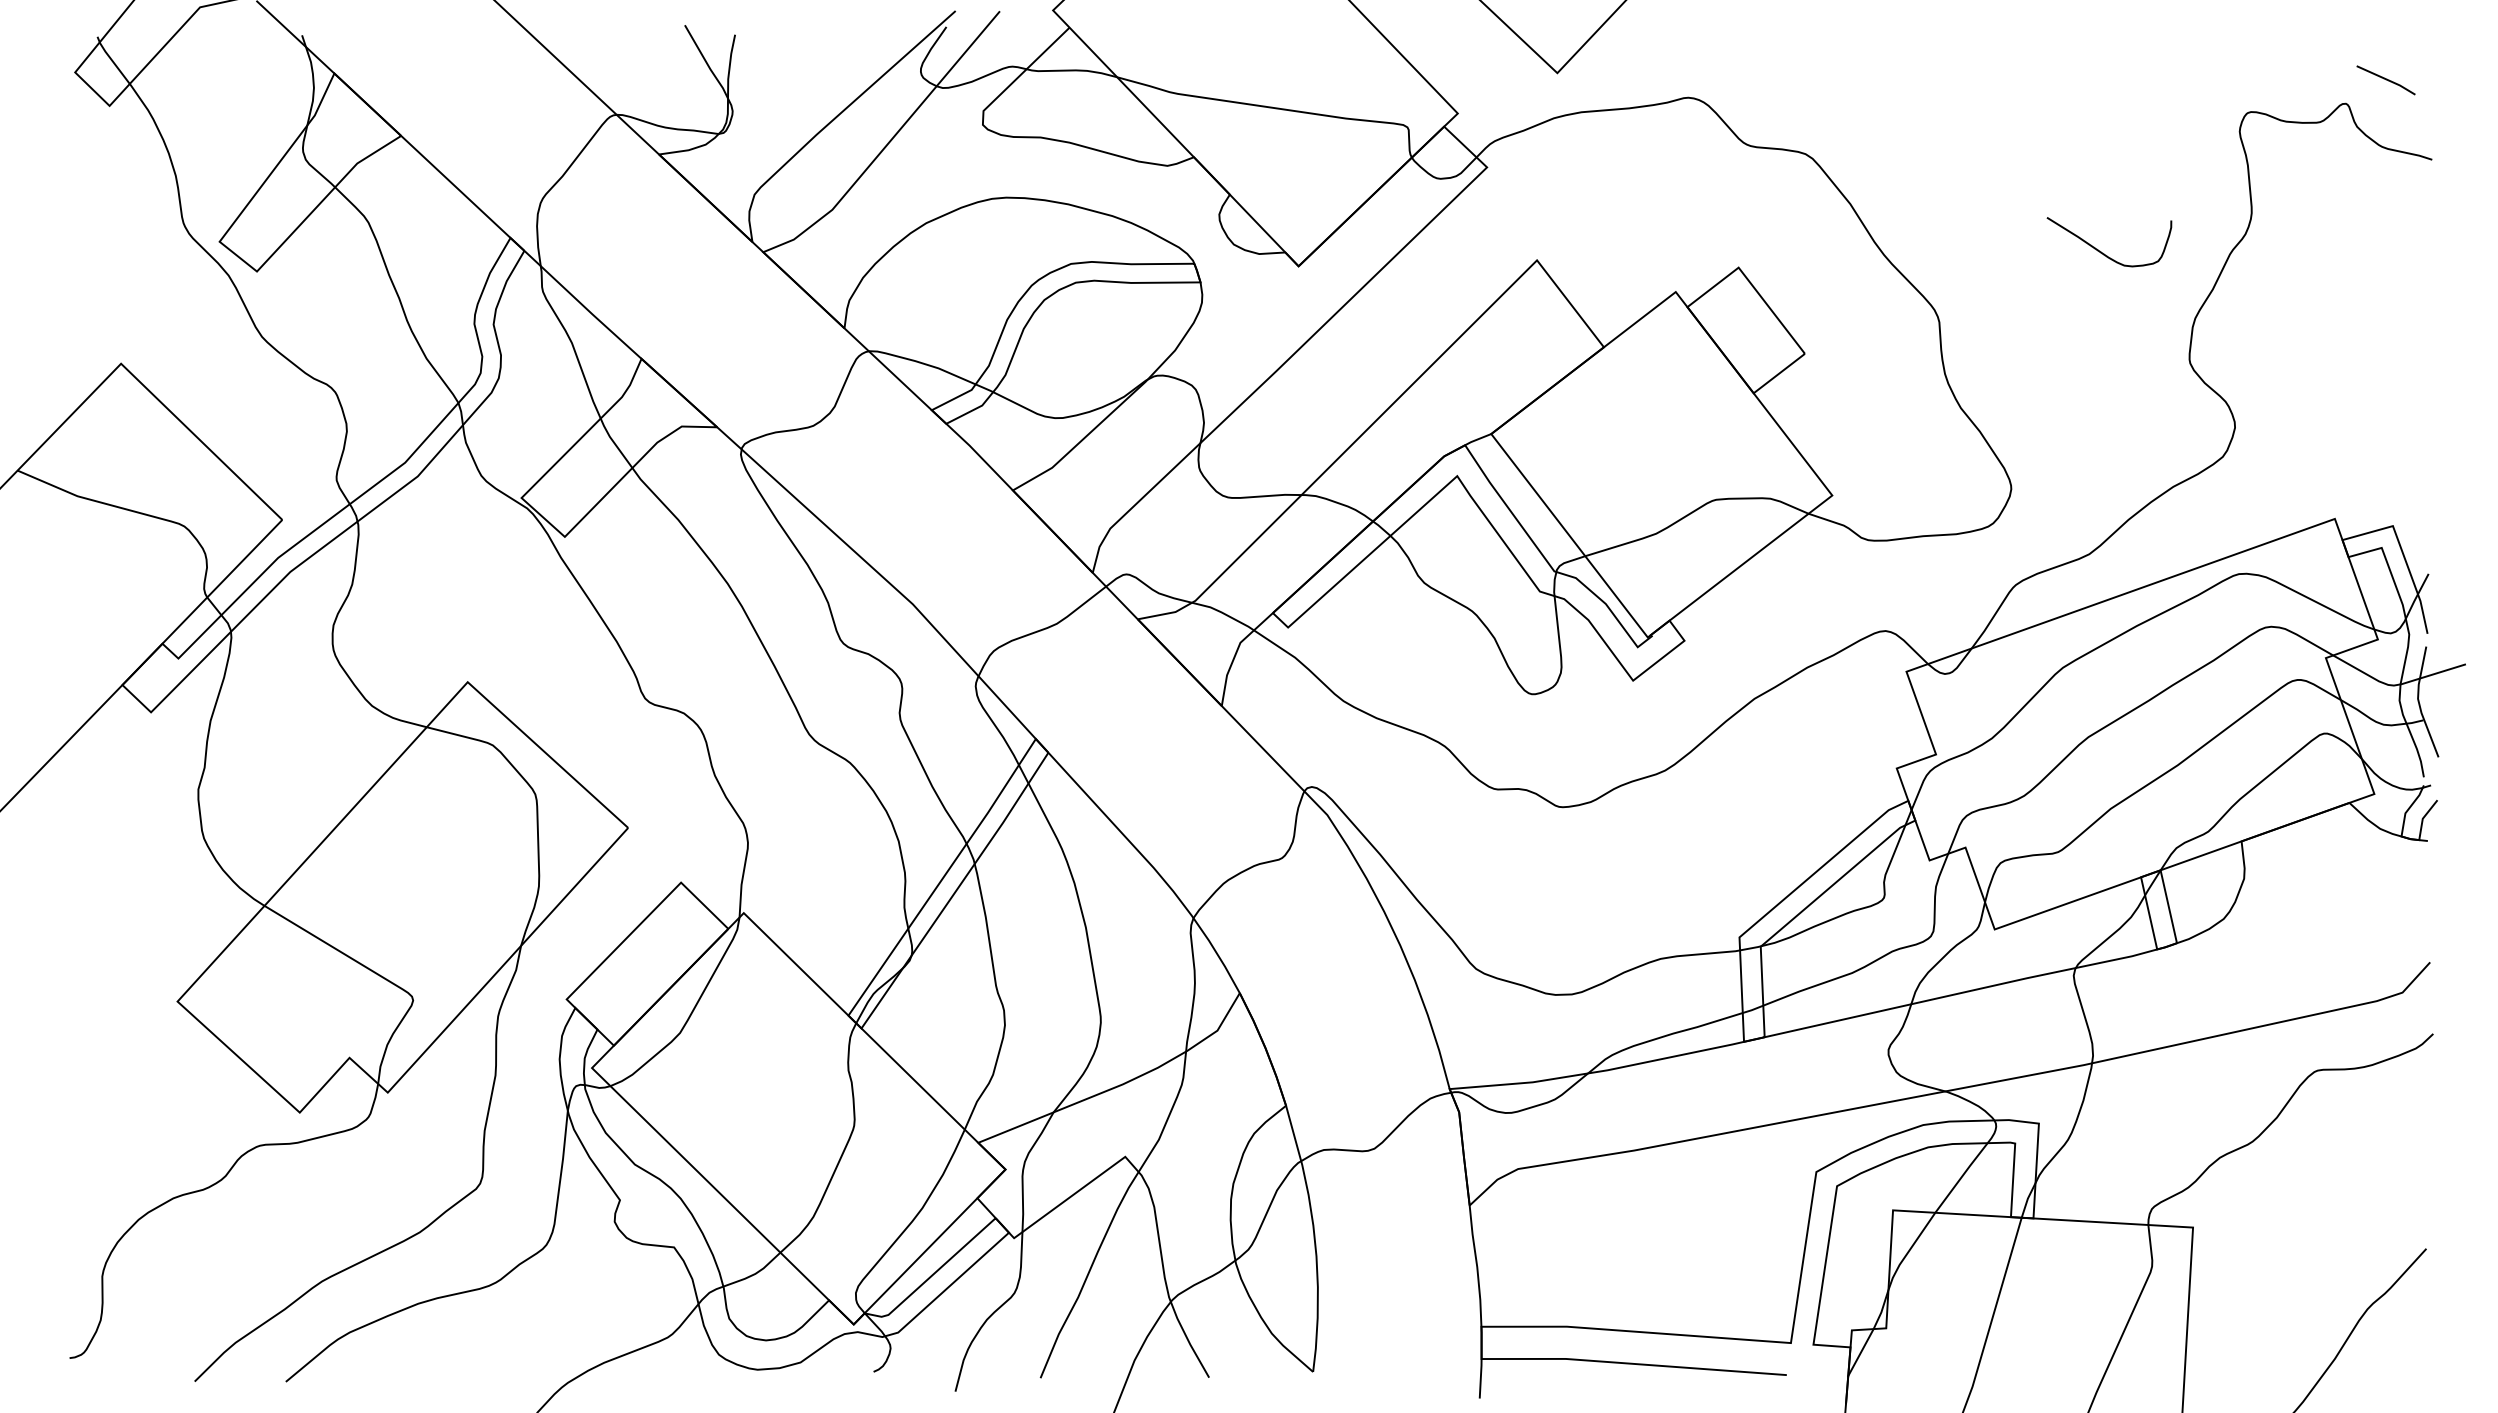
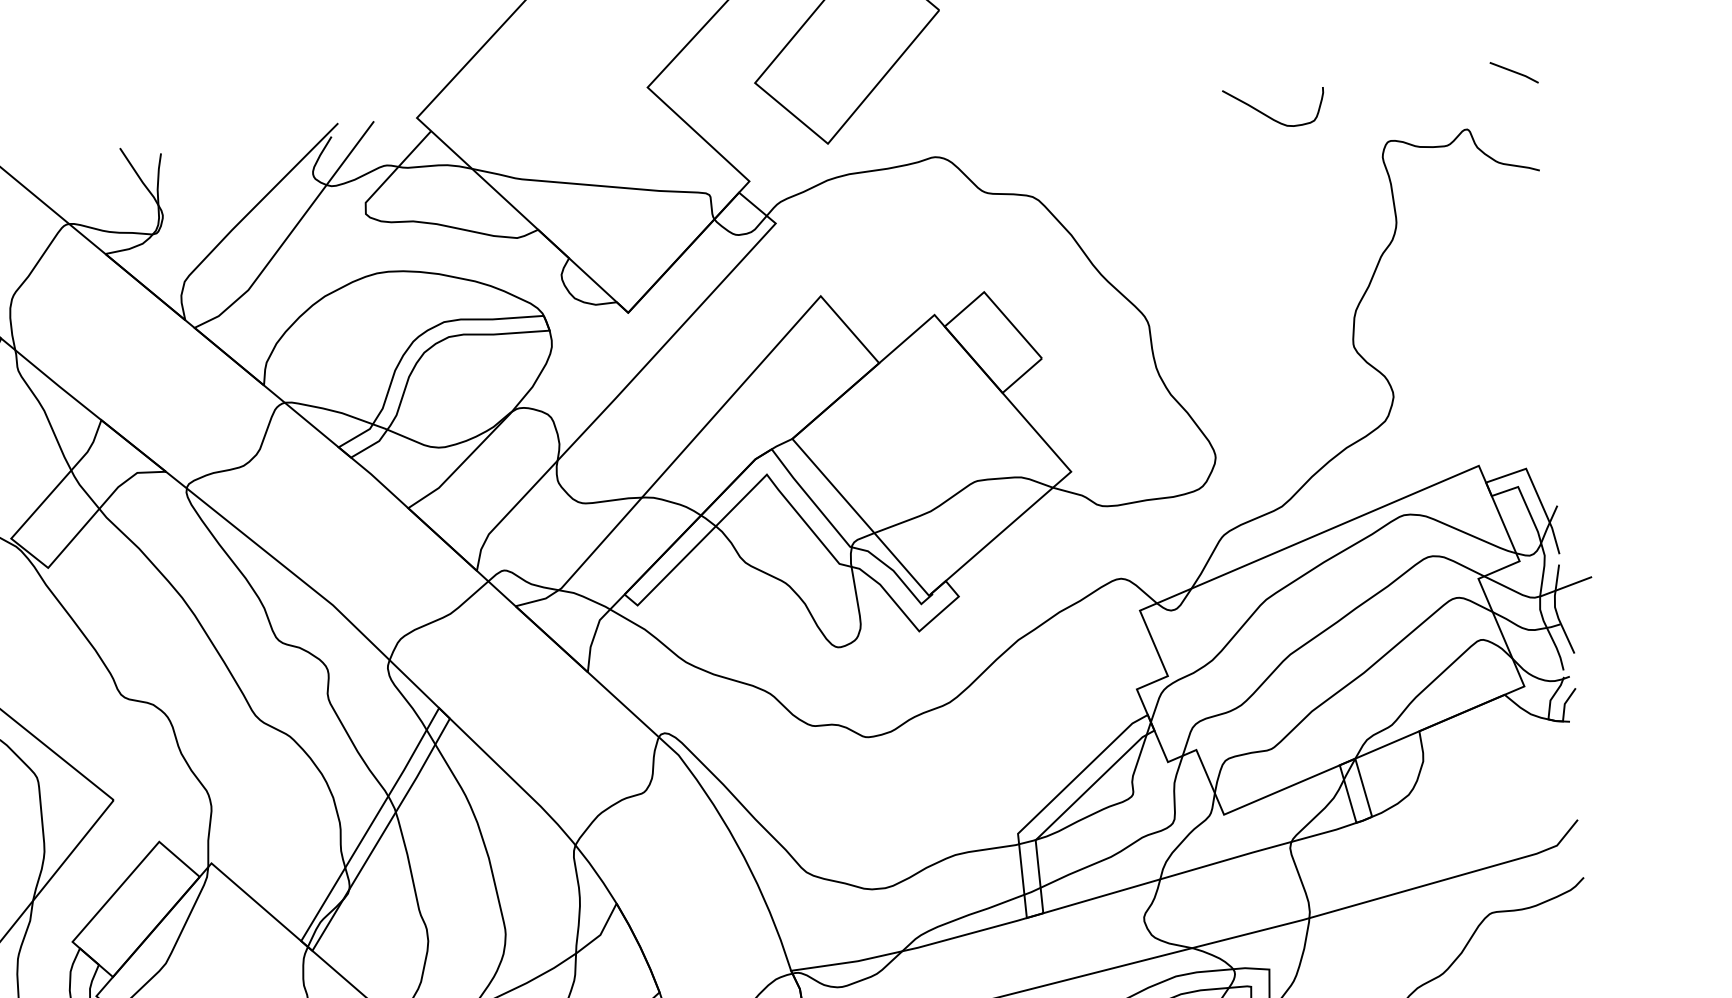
line: (2385, 79) -> (1513, 72), moved
curve: (2101, 251) -> (1267, 115), moved

